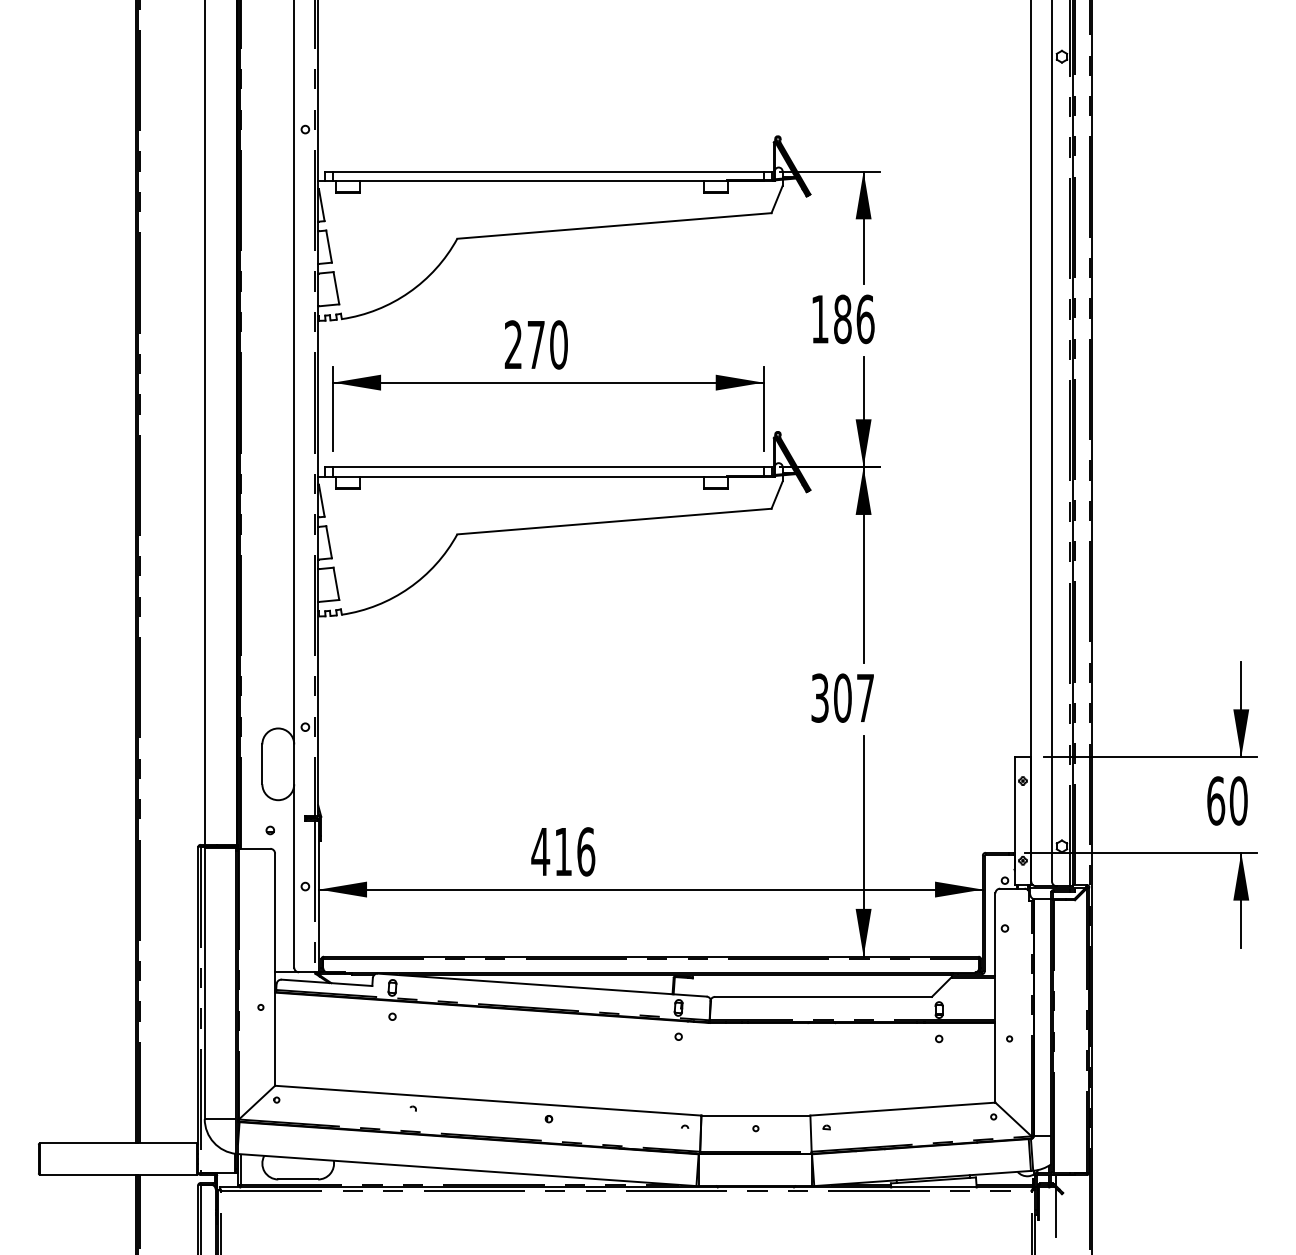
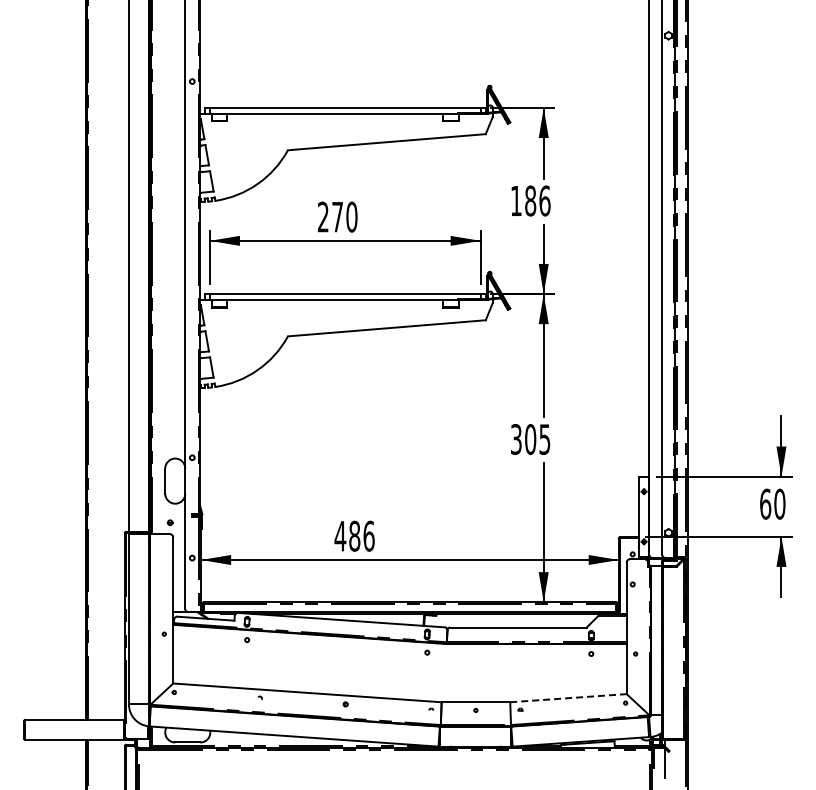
text: (864, 698) -> (544, 439), 307 -> 305
text: (563, 850) -> (354, 535), 416 -> 486
line: (902, 1109) -> (568, 698), solid -> dashed

